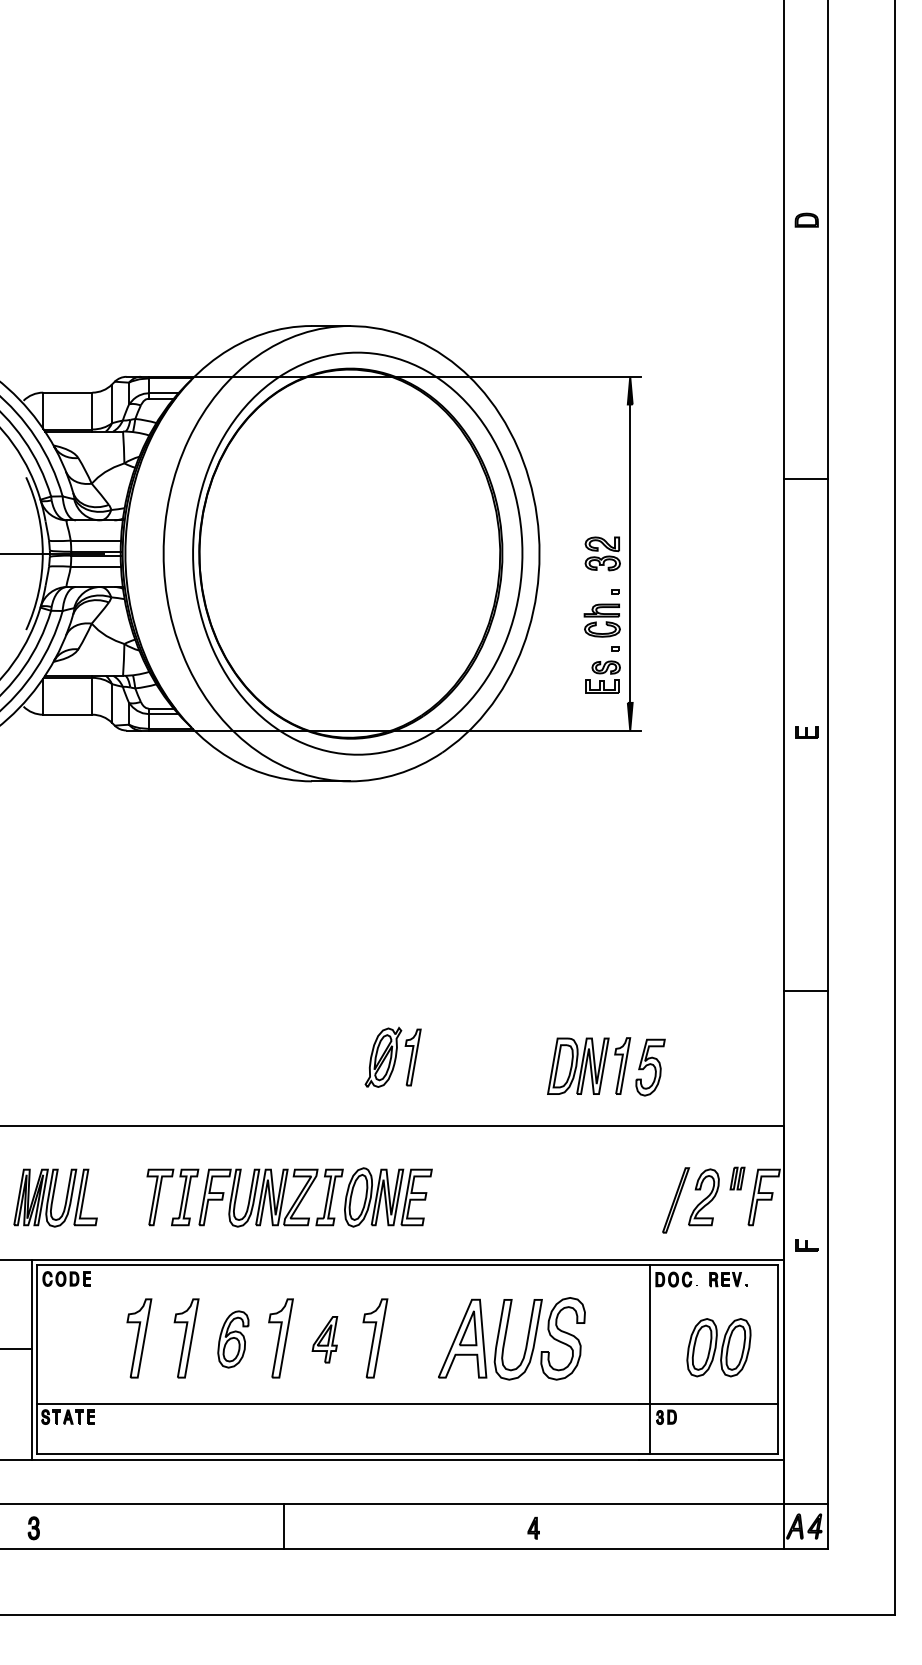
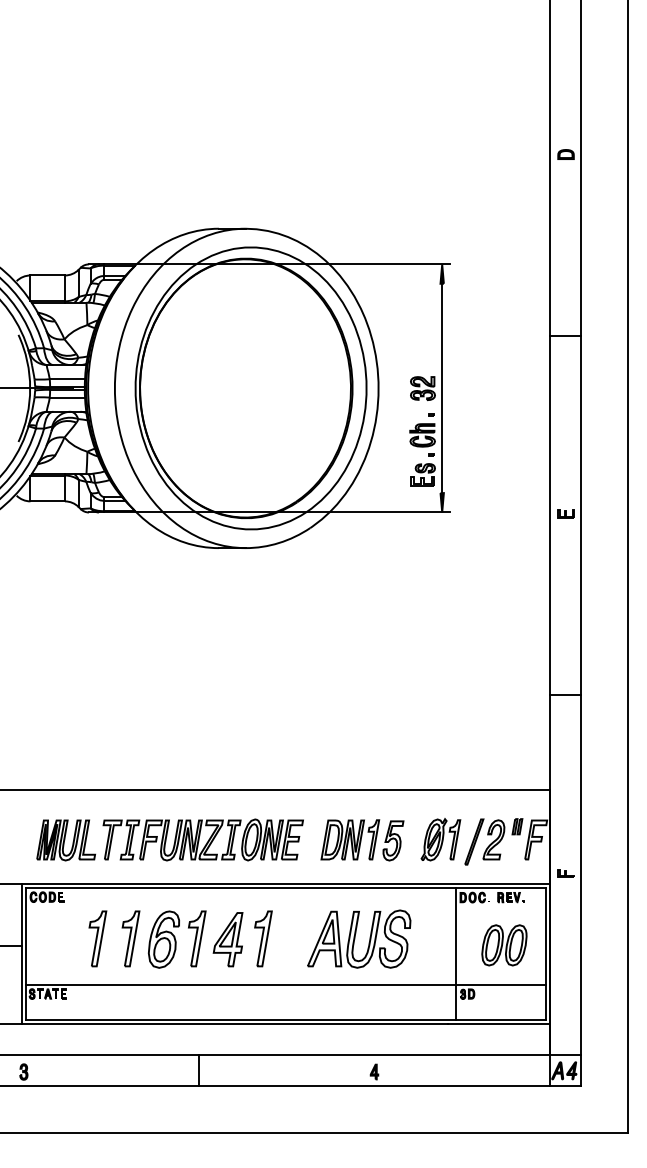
part: (392, 1057) -> (440, 839), moved
part: (606, 1067) -> (362, 840), moved
part: (54, 1198) -> (65, 840), moved
part: (232, 1339) -> (163, 939), size x1.43
part: (324, 1339) -> (227, 939), size x1.67

